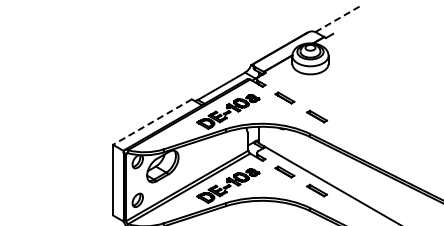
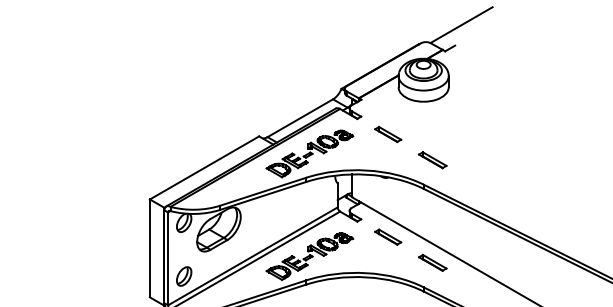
line: (337, 19) -> (461, 25), dashed -> solid
line: (152, 122) -> (204, 168), dashed -> solid

